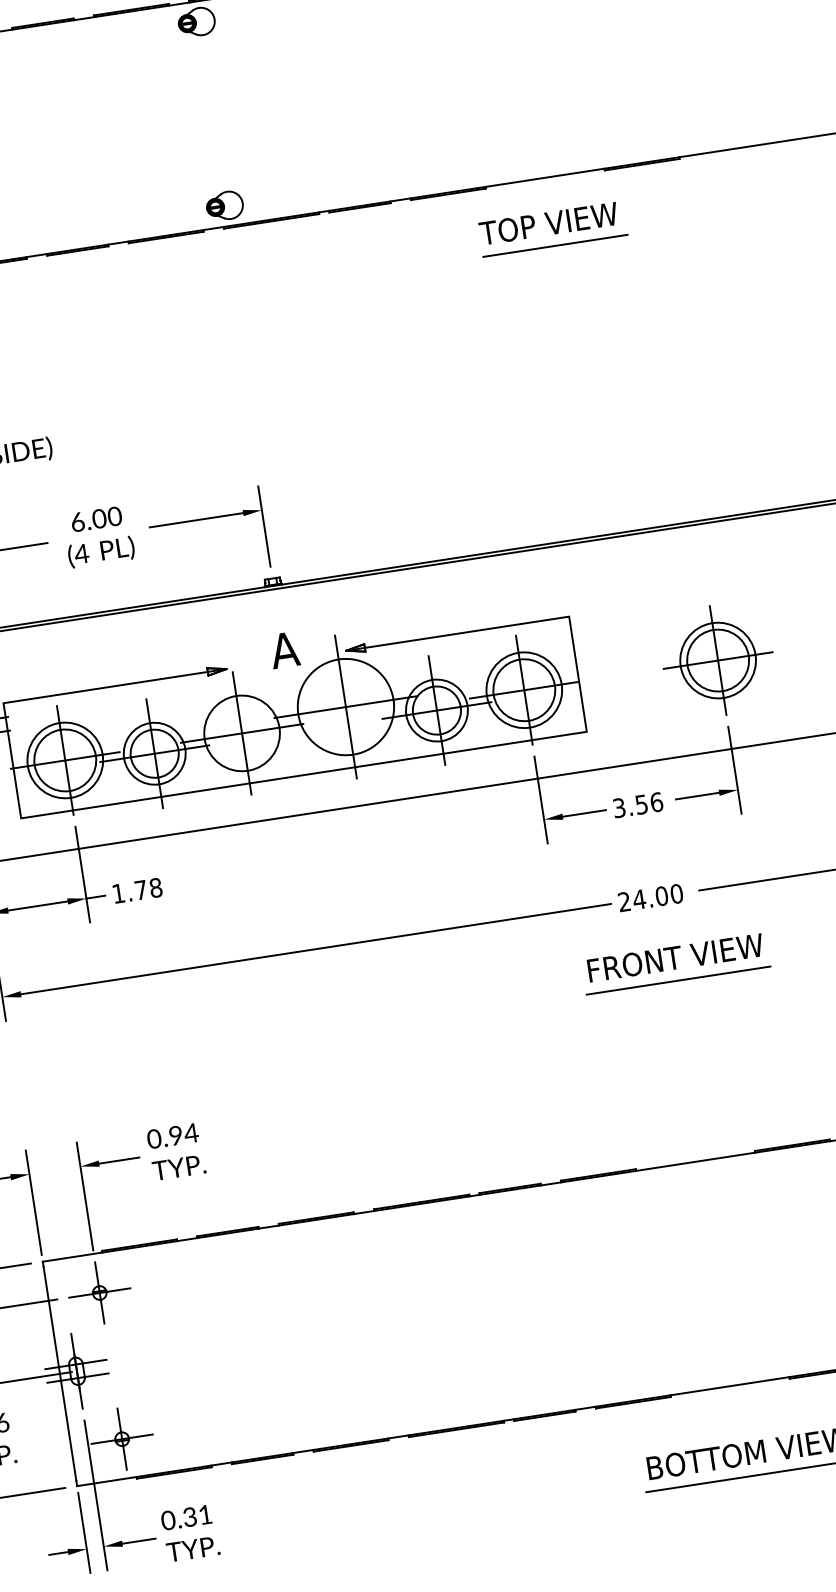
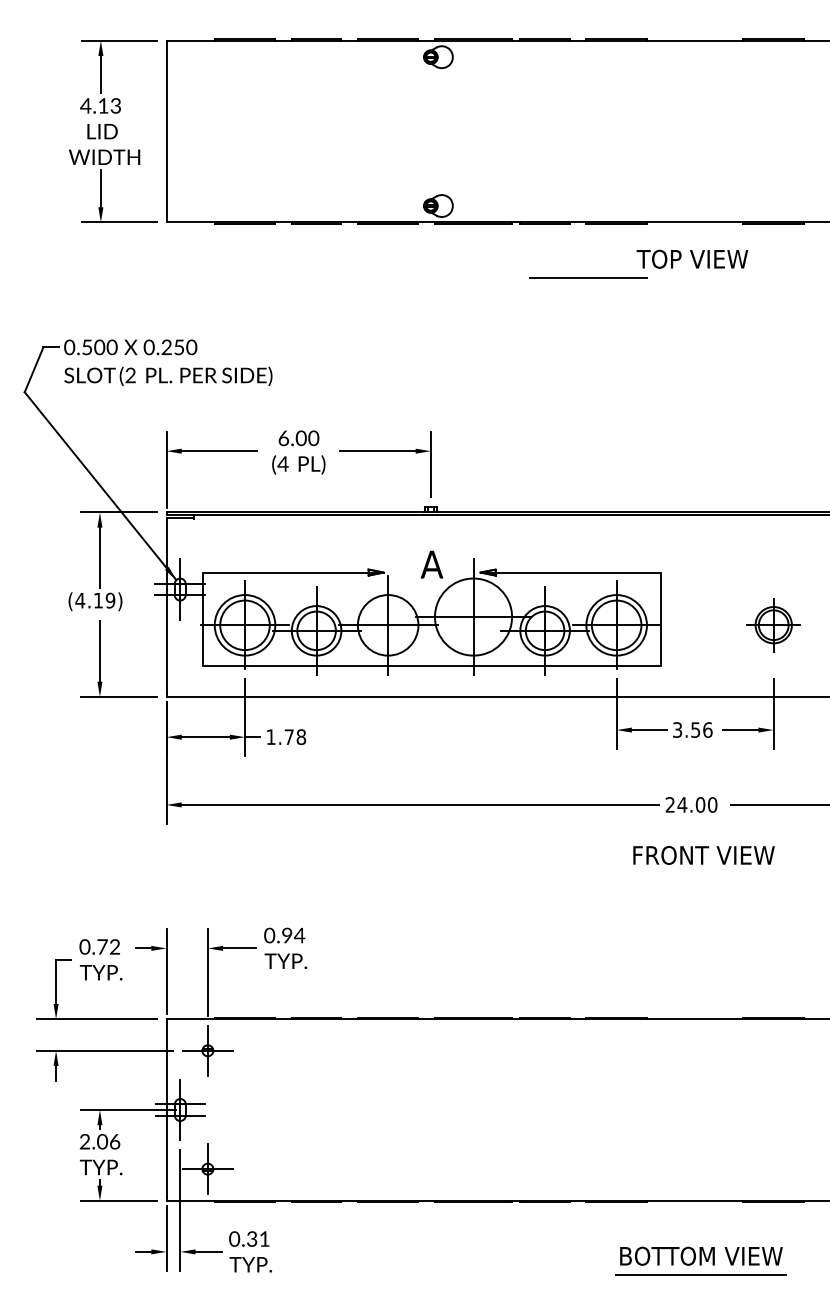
line: (555, 245) -> (588, 277), moved
part: (717, 659) -> (773, 624), size x0.6
line: (678, 980) -> (703, 873), removed

